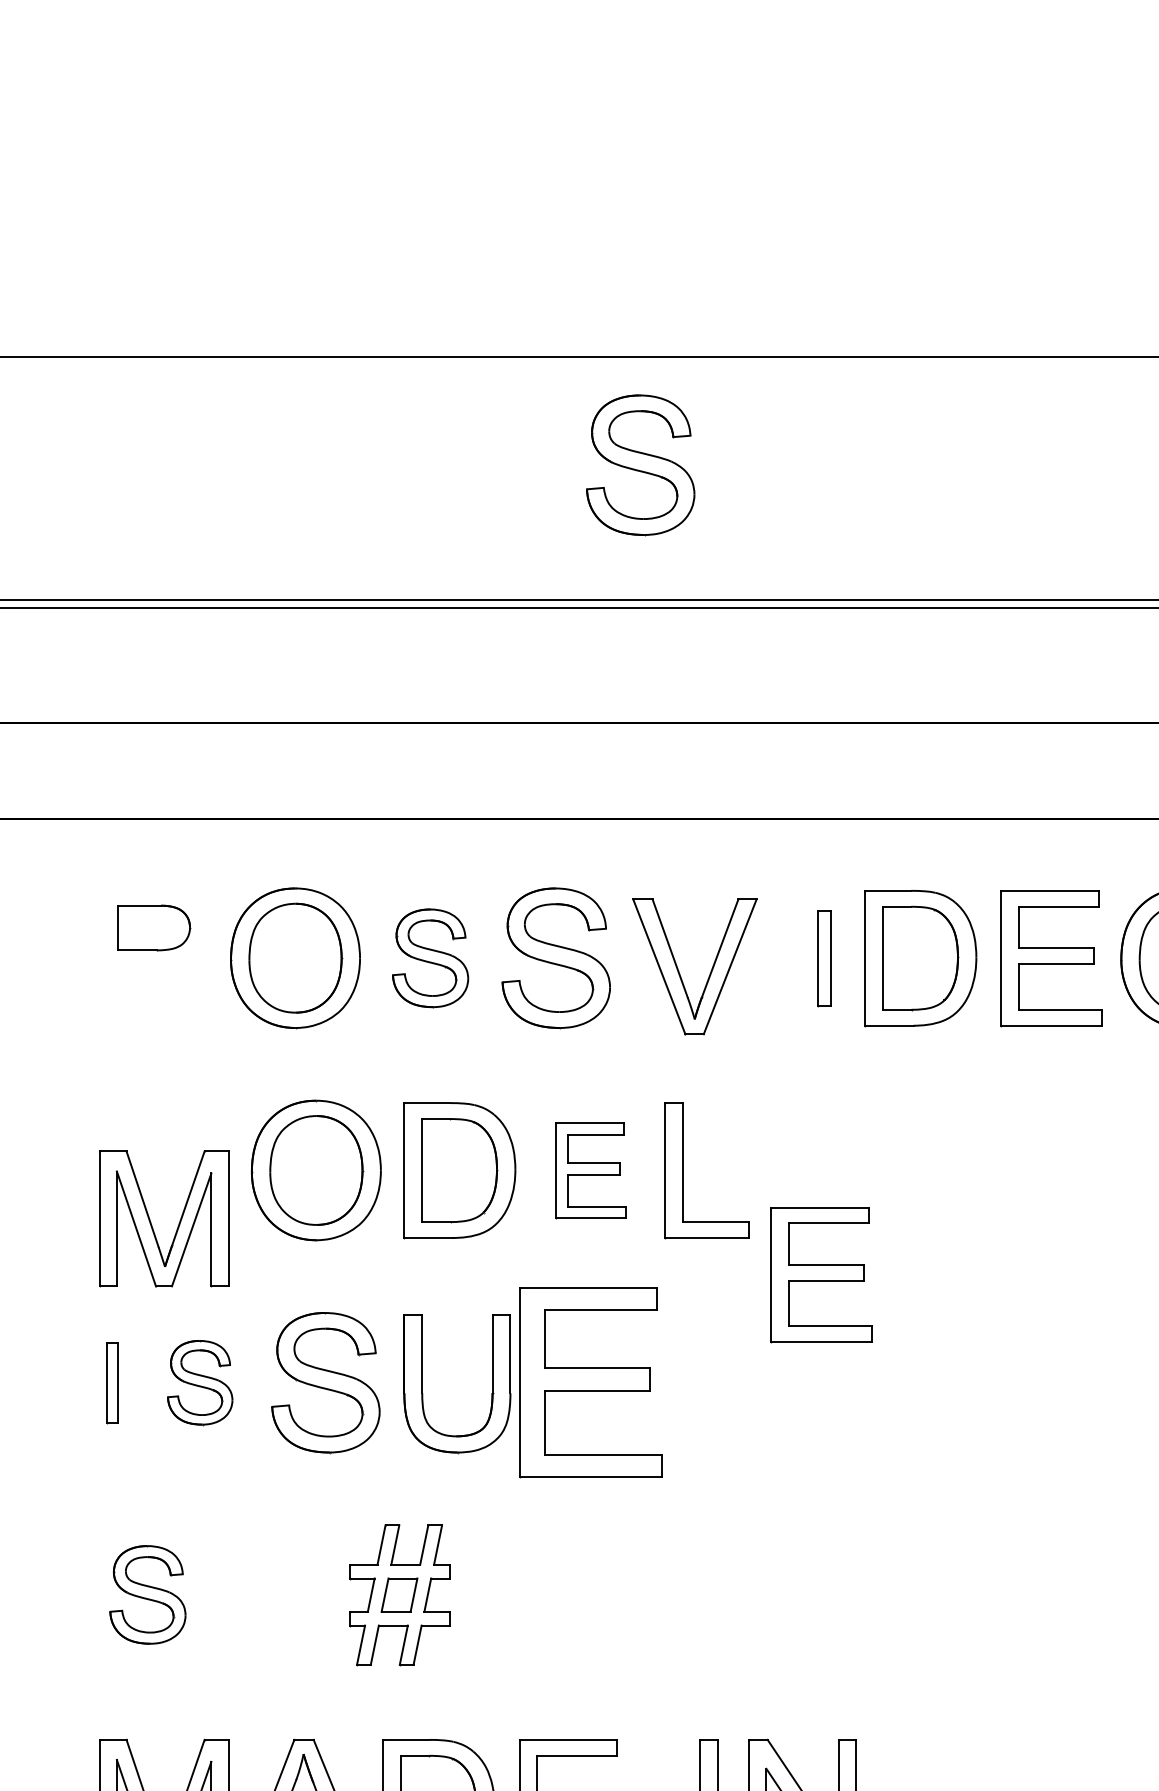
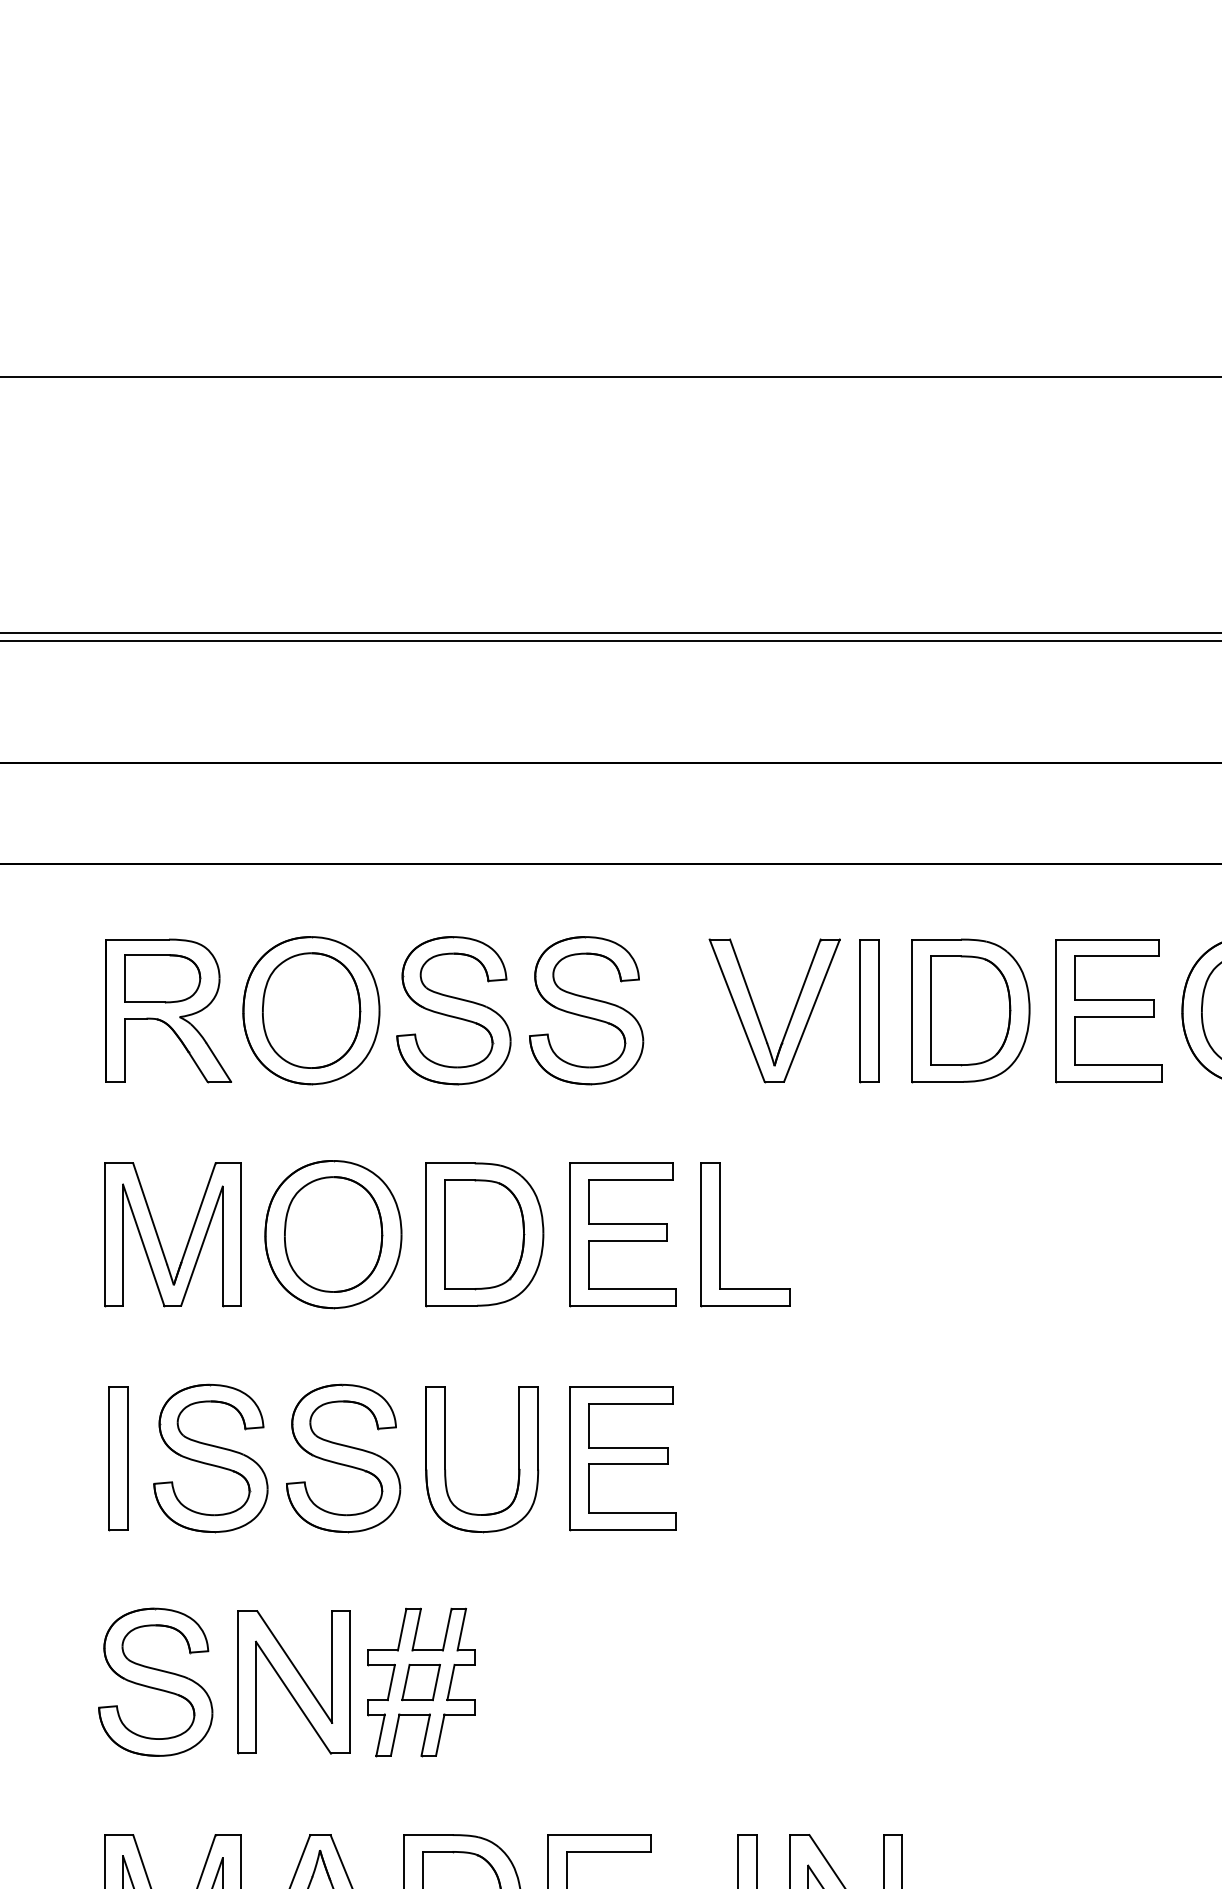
part: (640, 465) -> (675, 490), removed
part: (159, 958) -> (168, 1010), added
part: (430, 958) -> (453, 1010), size x1.43
part: (824, 959) -> (869, 1011), size x1.43
part: (679, 971) -> (758, 1015), moved
part: (590, 1170) -> (622, 1234), size x1.43
part: (151, 1222) -> (159, 1238), moved
part: (820, 1275) -> (865, 1345), removed
part: (112, 1382) -> (118, 1458), size x1.67
part: (199, 1382) -> (210, 1458), size x1.67
part: (590, 1382) -> (622, 1458), size x0.71
part: (147, 1594) -> (155, 1681), size x1.43
part: (278, 1595) -> (293, 1682), added

